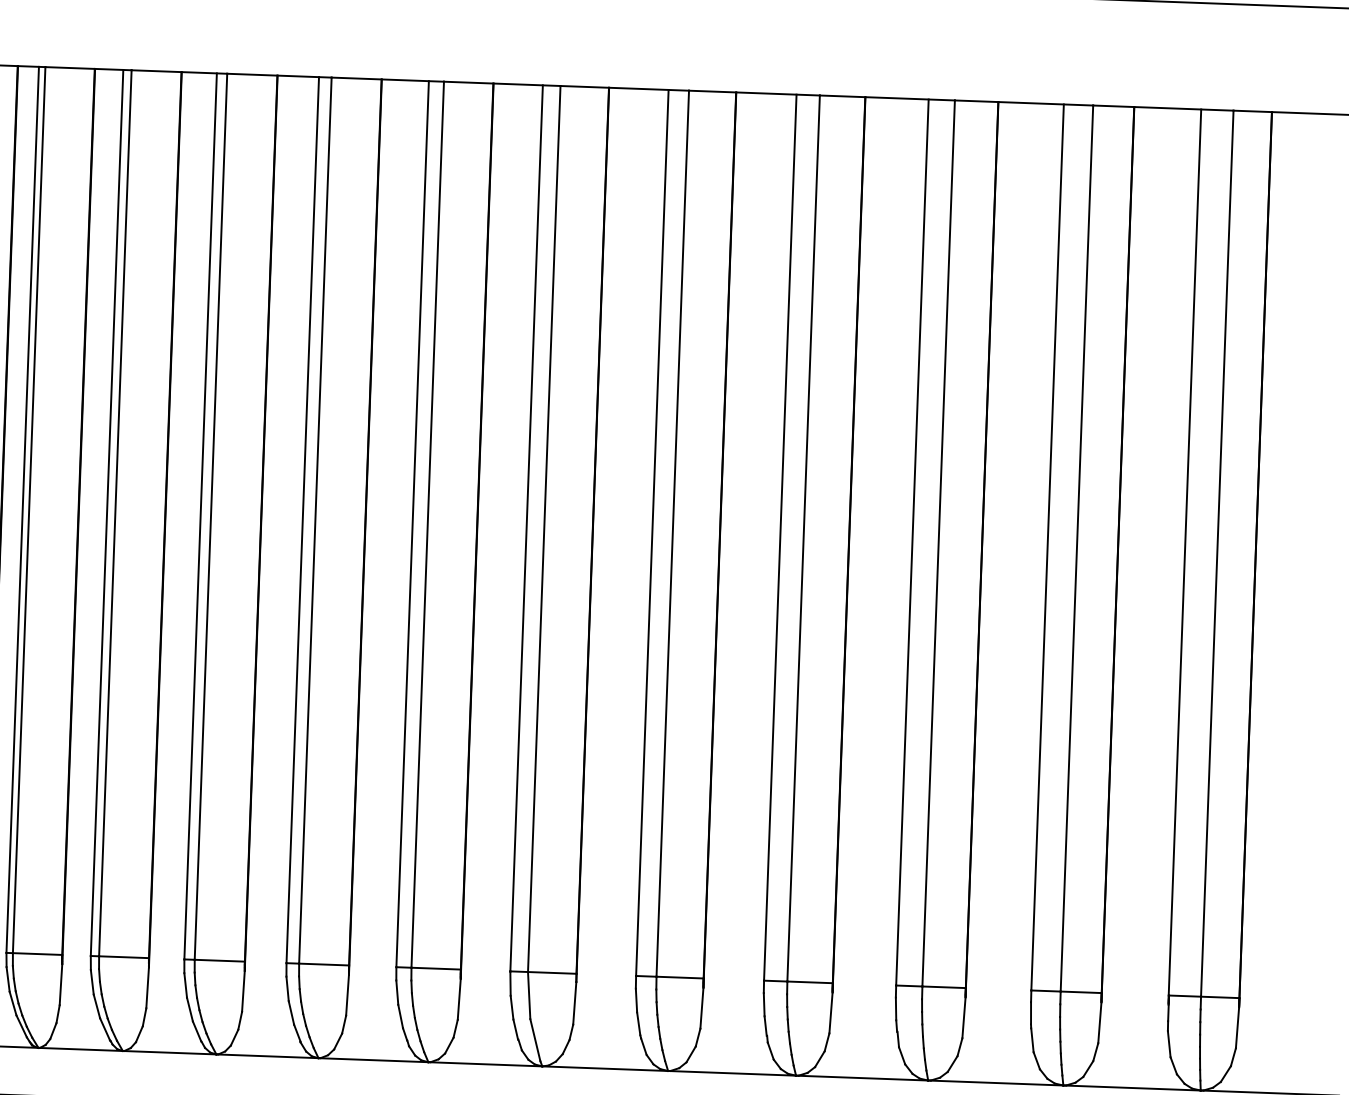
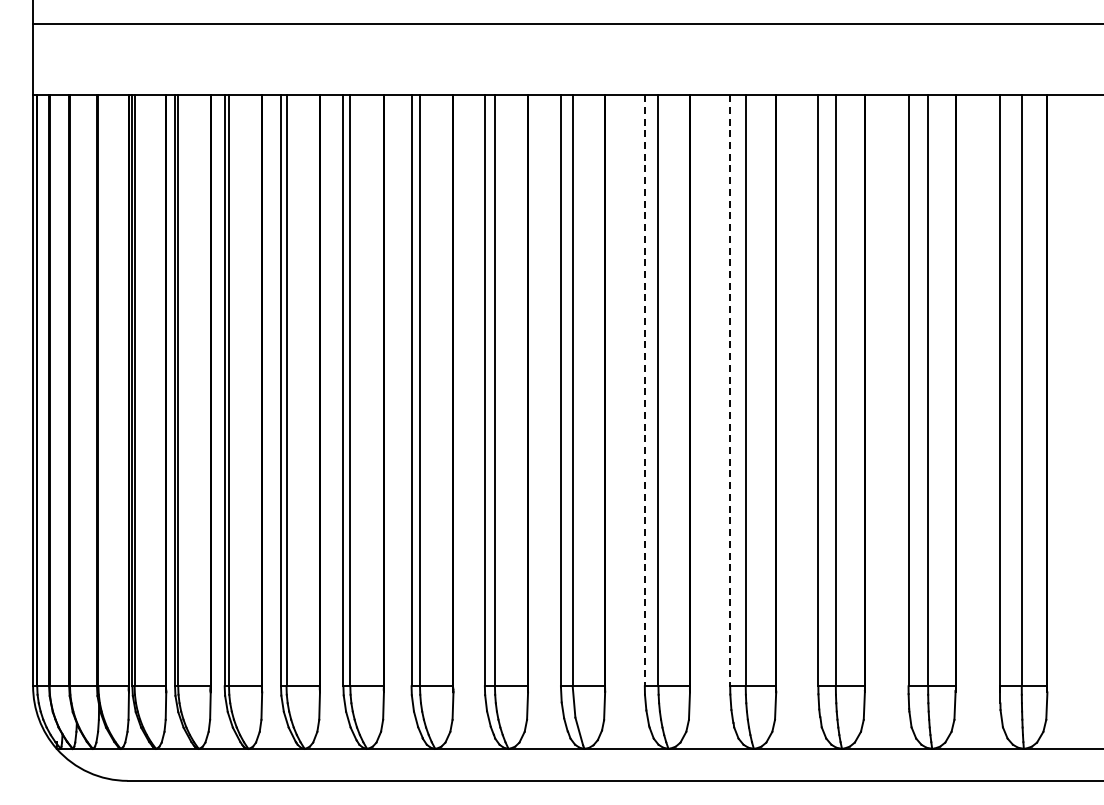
line: (651, 532) -> (644, 390), solid -> dashed
line: (780, 537) -> (730, 390), solid -> dashed

